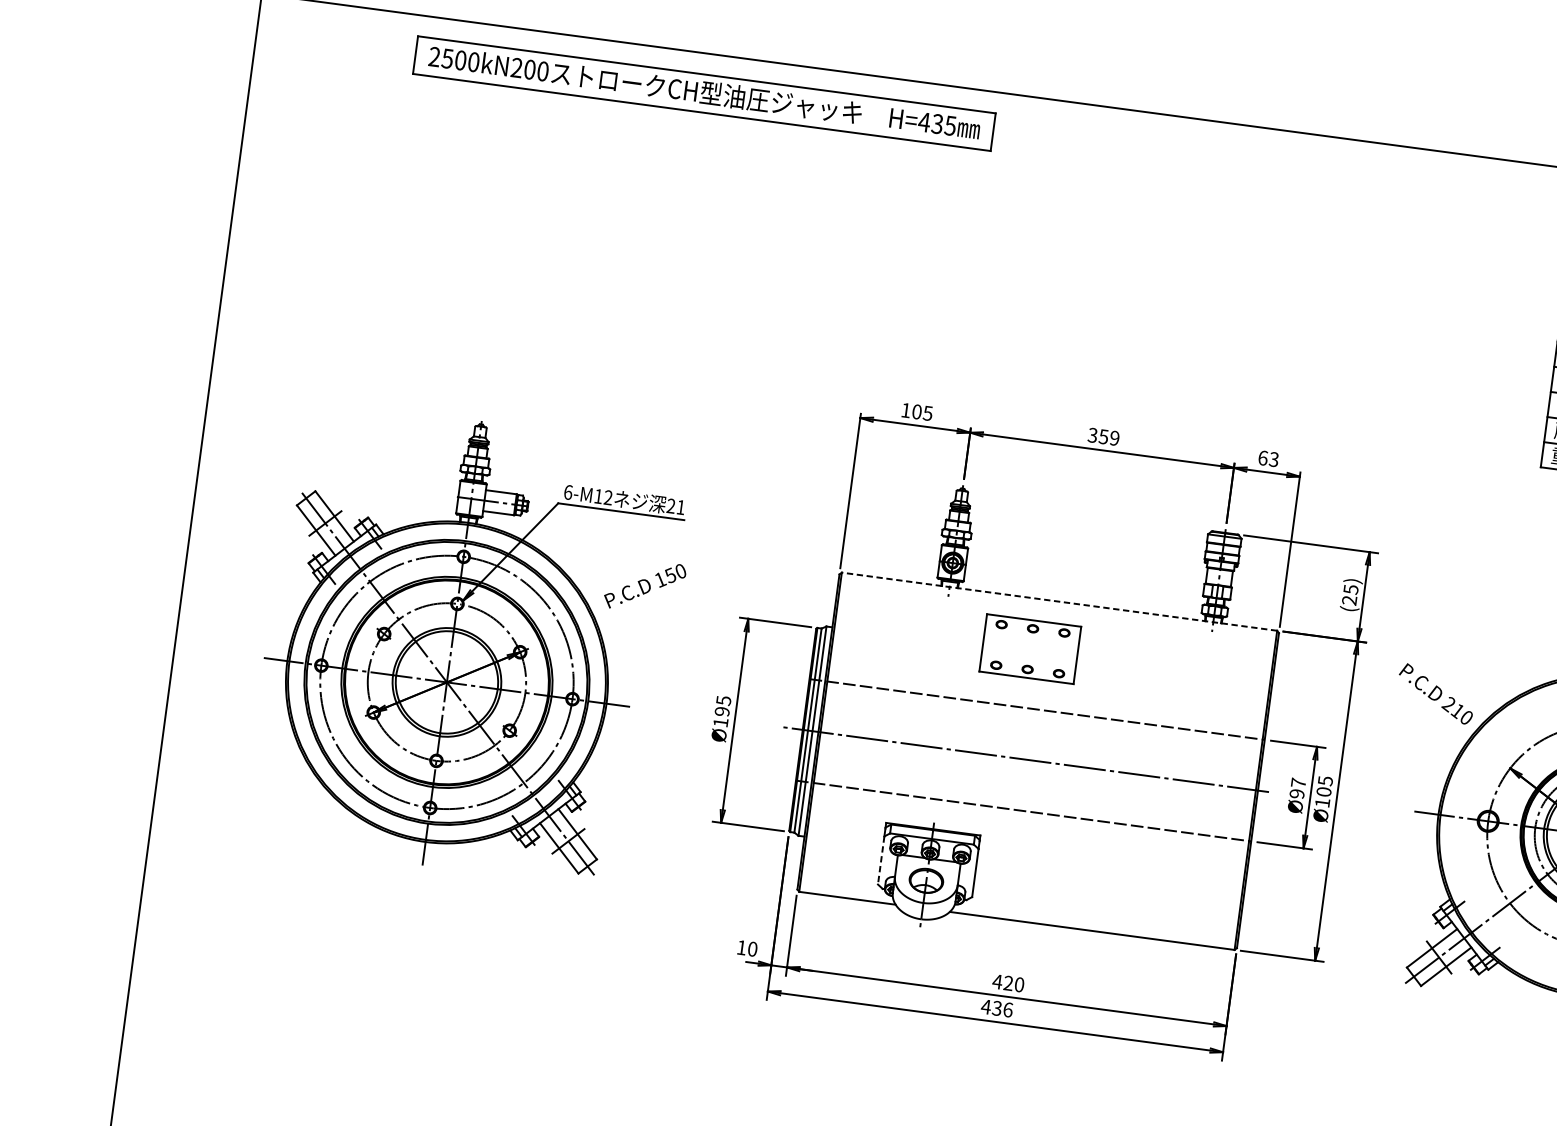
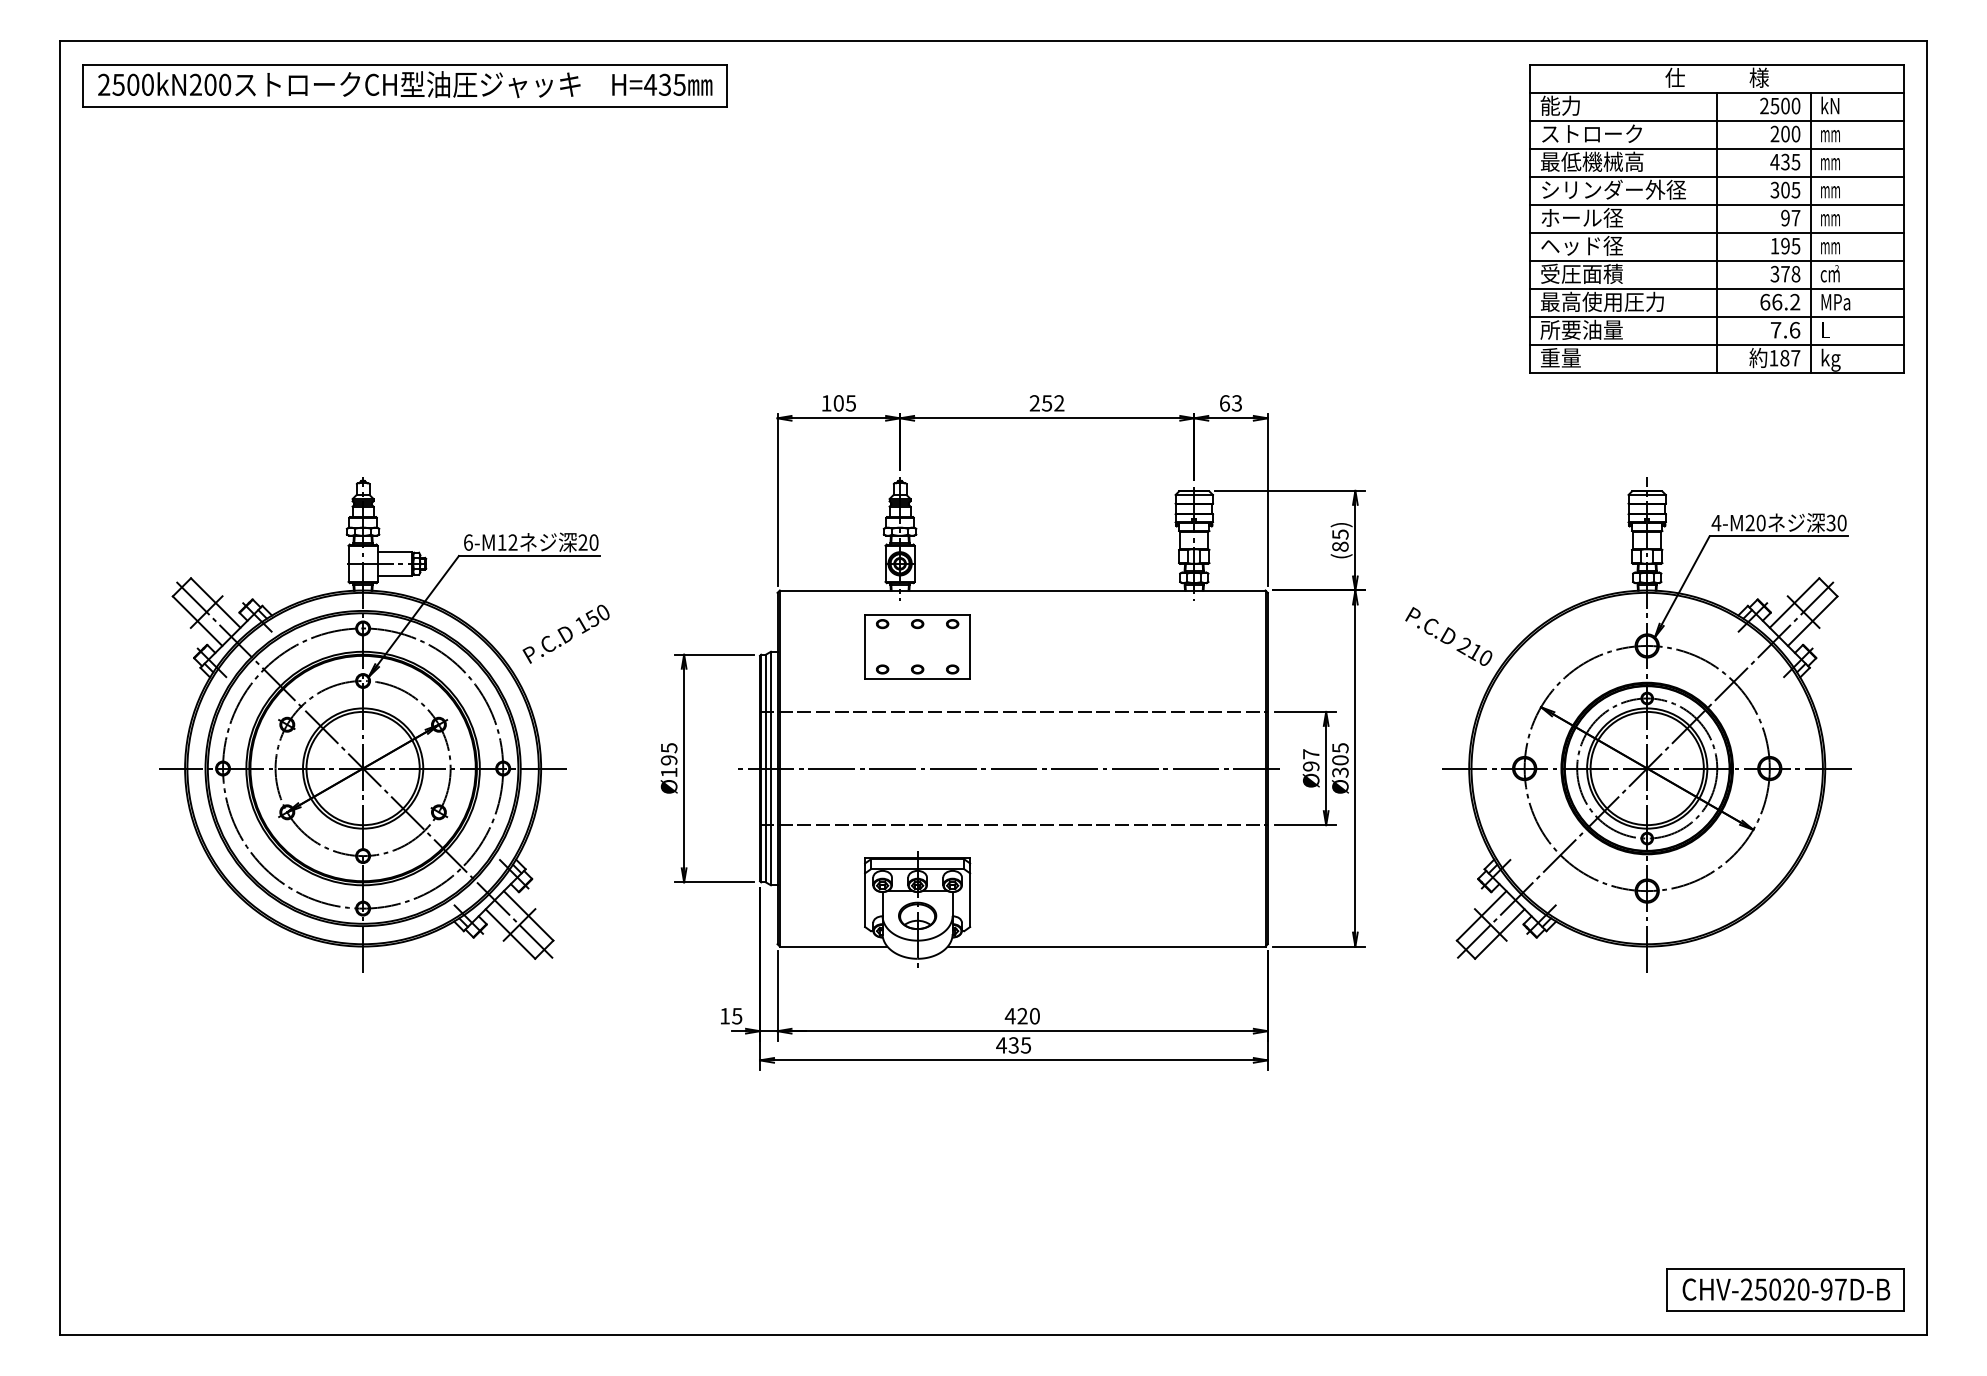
part: (703, 93) -> (404, 85), moved
text: (1103, 436) -> (1046, 403), 359 -> 252
text: (680, 507) -> (593, 542), 21 -> 20
text: (1349, 600) -> (1340, 546), (25) -> (85)
line: (1059, 601) -> (1022, 590), dashed -> solid
part: (1030, 648) -> (917, 646), moved
text: (1322, 802) -> (1340, 772), Ø105 -> Ø305
line: (881, 860) -> (865, 900), dashed -> solid
text: (752, 949) -> (737, 1016), 10 -> 15
text: (1007, 1009) -> (1025, 1045), 436 -> 435

